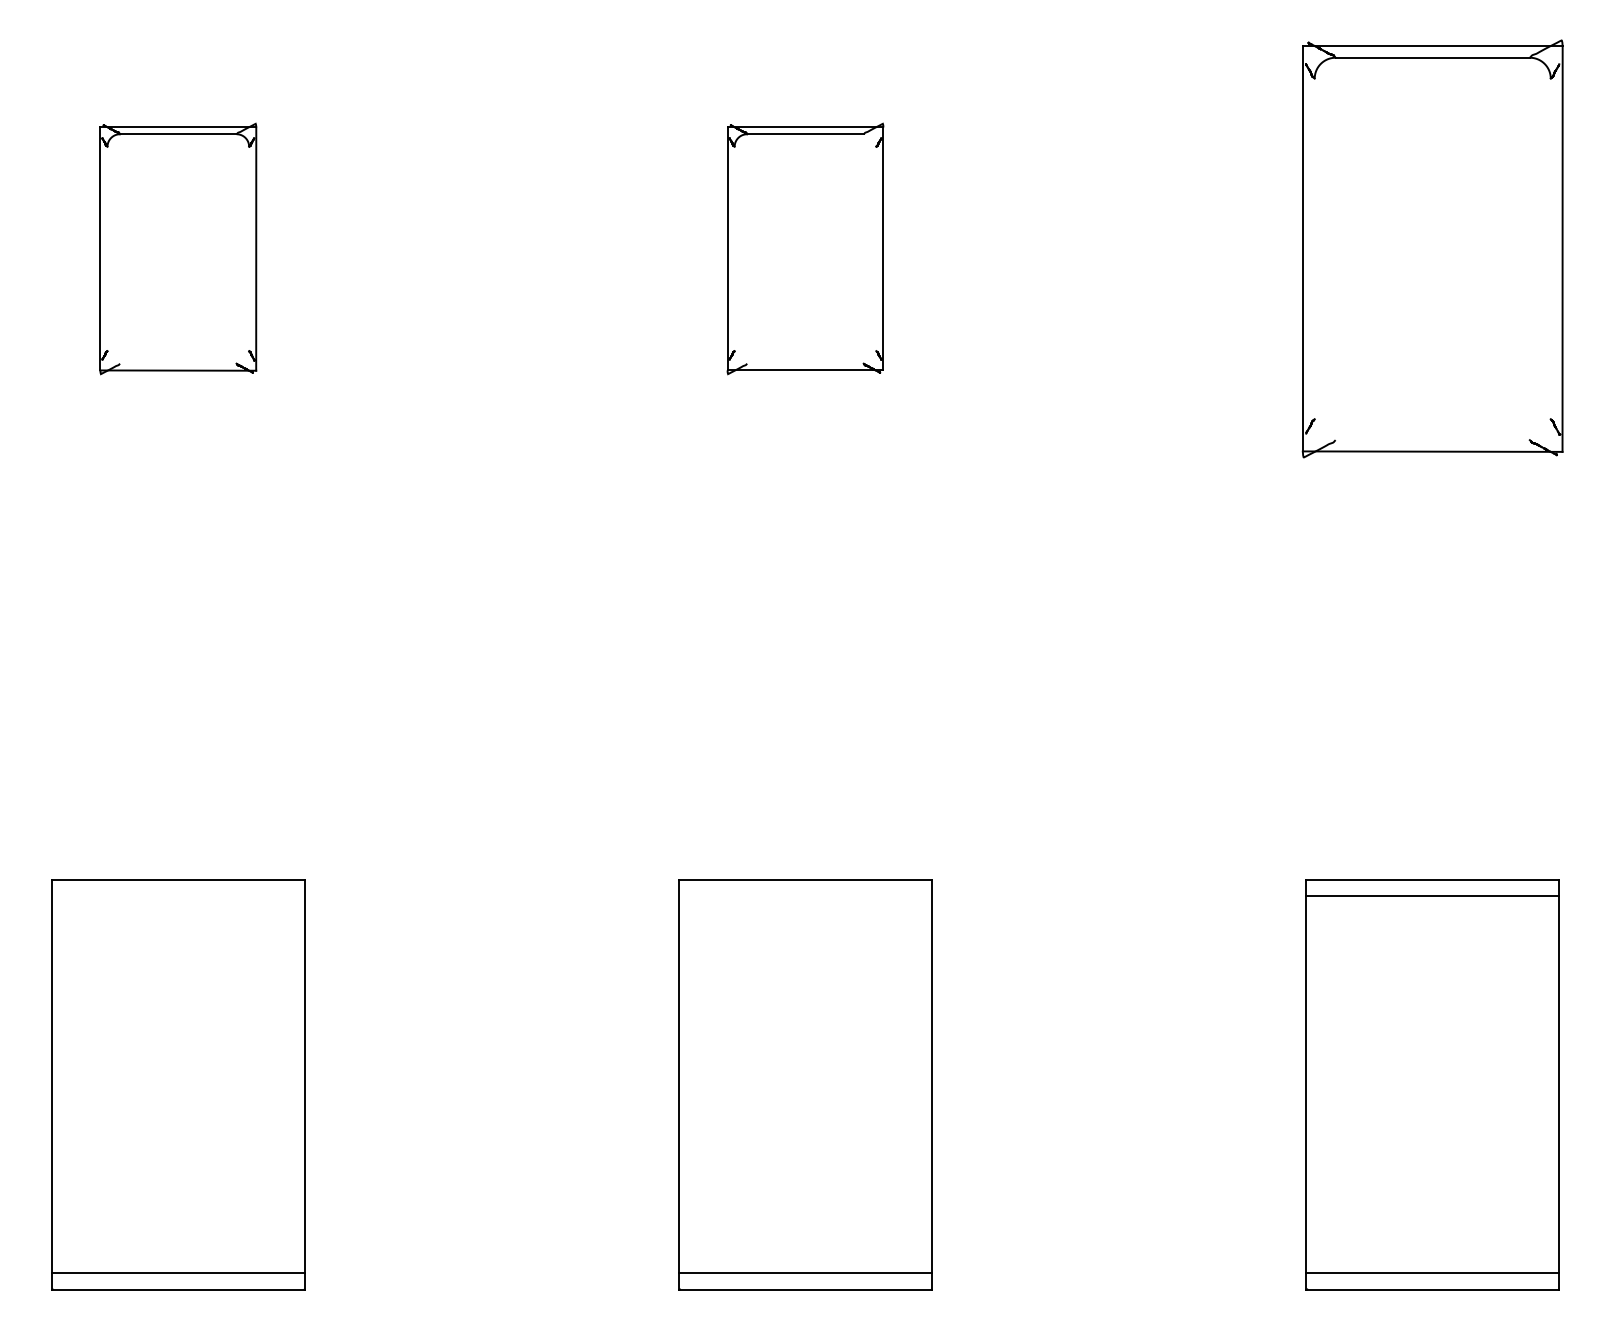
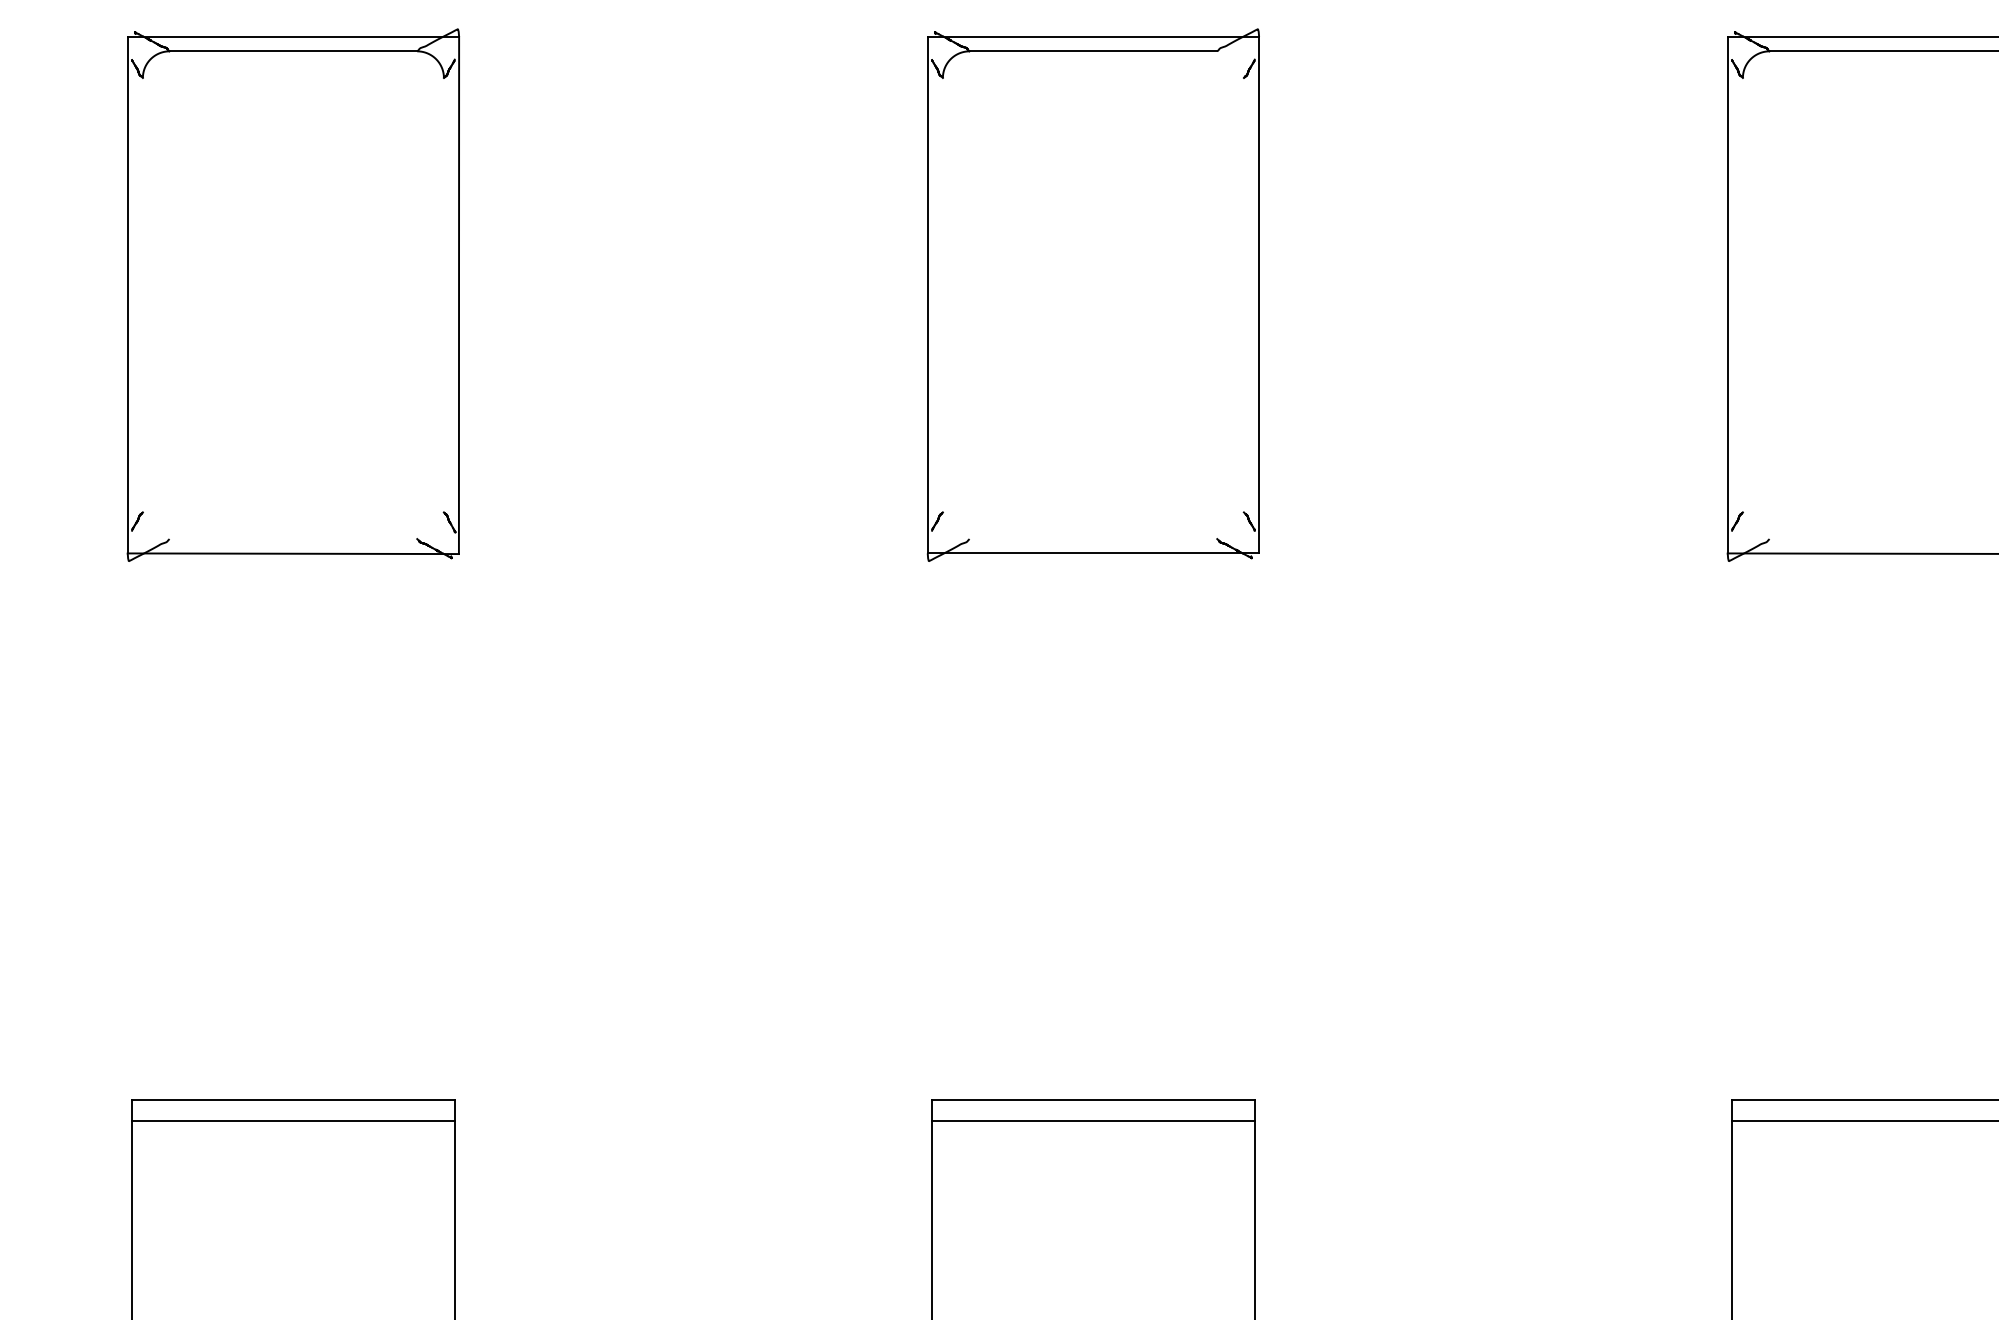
part: (178, 248) -> (293, 294), size x1.67
part: (805, 248) -> (1093, 294), size x1.67
line: (178, 896) -> (293, 1121), added
line: (805, 896) -> (1093, 1121), added

